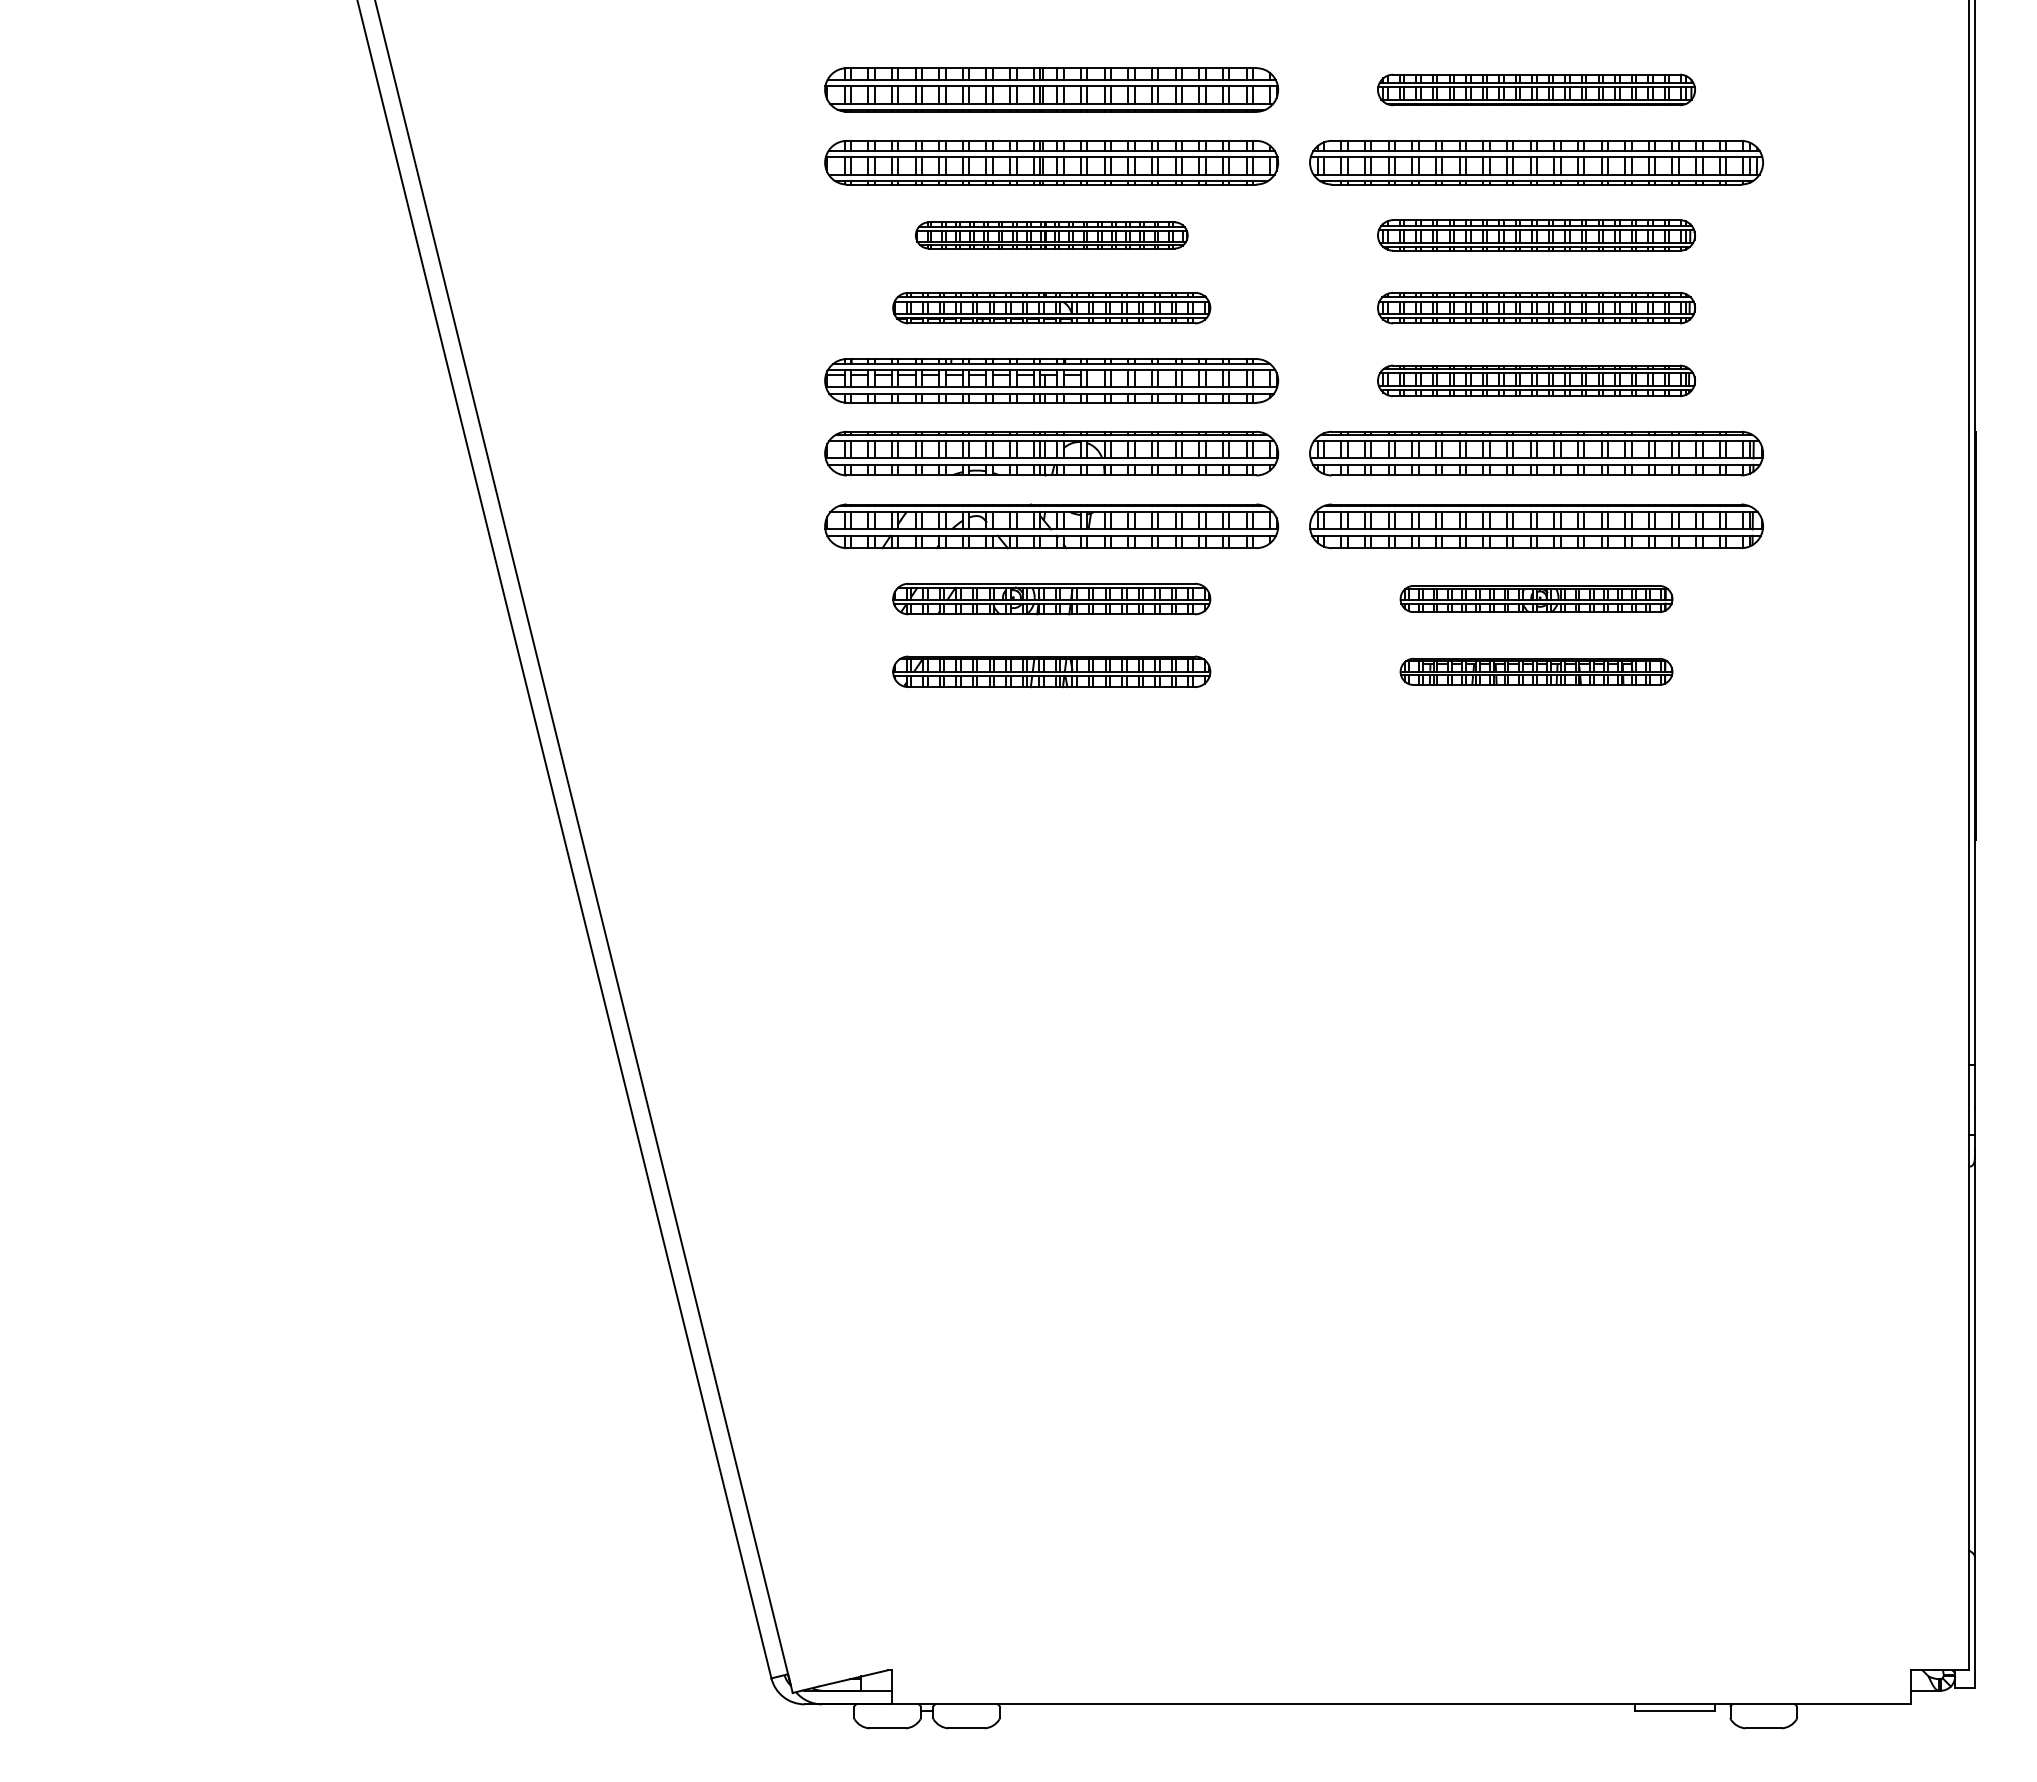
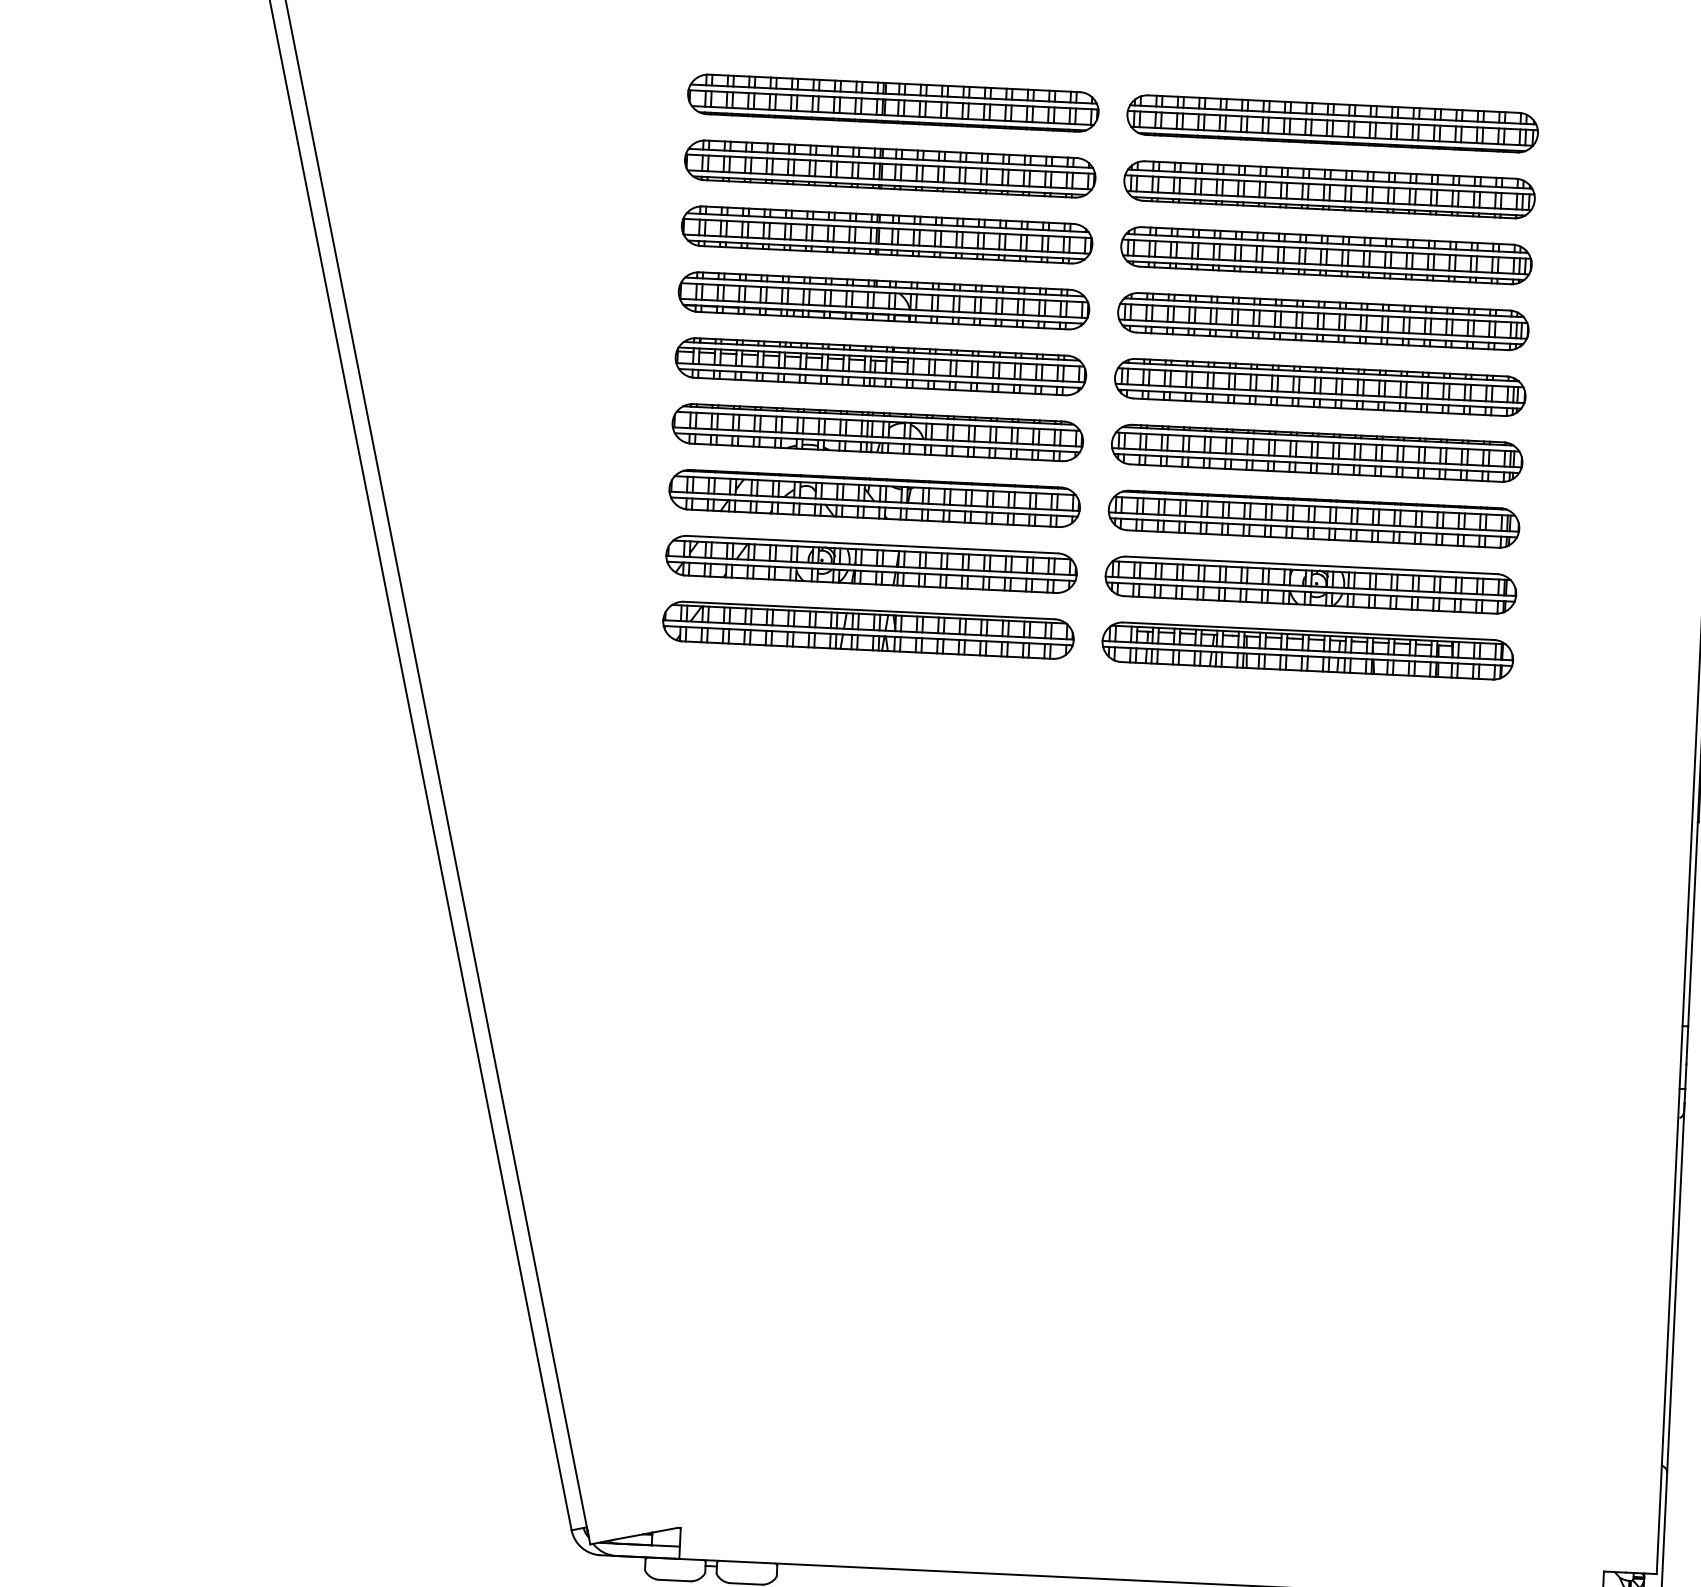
part: (1536, 89) -> (1332, 123), size x1.43
part: (1051, 235) -> (887, 235), size x1.67
part: (1536, 235) -> (1326, 255), size x1.43
part: (1051, 307) -> (883, 300), size x1.43
part: (1536, 307) -> (1323, 320), size x1.43
part: (1536, 380) -> (1320, 387), size x1.43
part: (1051, 598) -> (871, 563), size x1.43
part: (1536, 598) -> (1310, 584), size x1.67
part: (1051, 671) -> (868, 630), size x1.43
part: (1536, 671) -> (1307, 650), size x1.67

